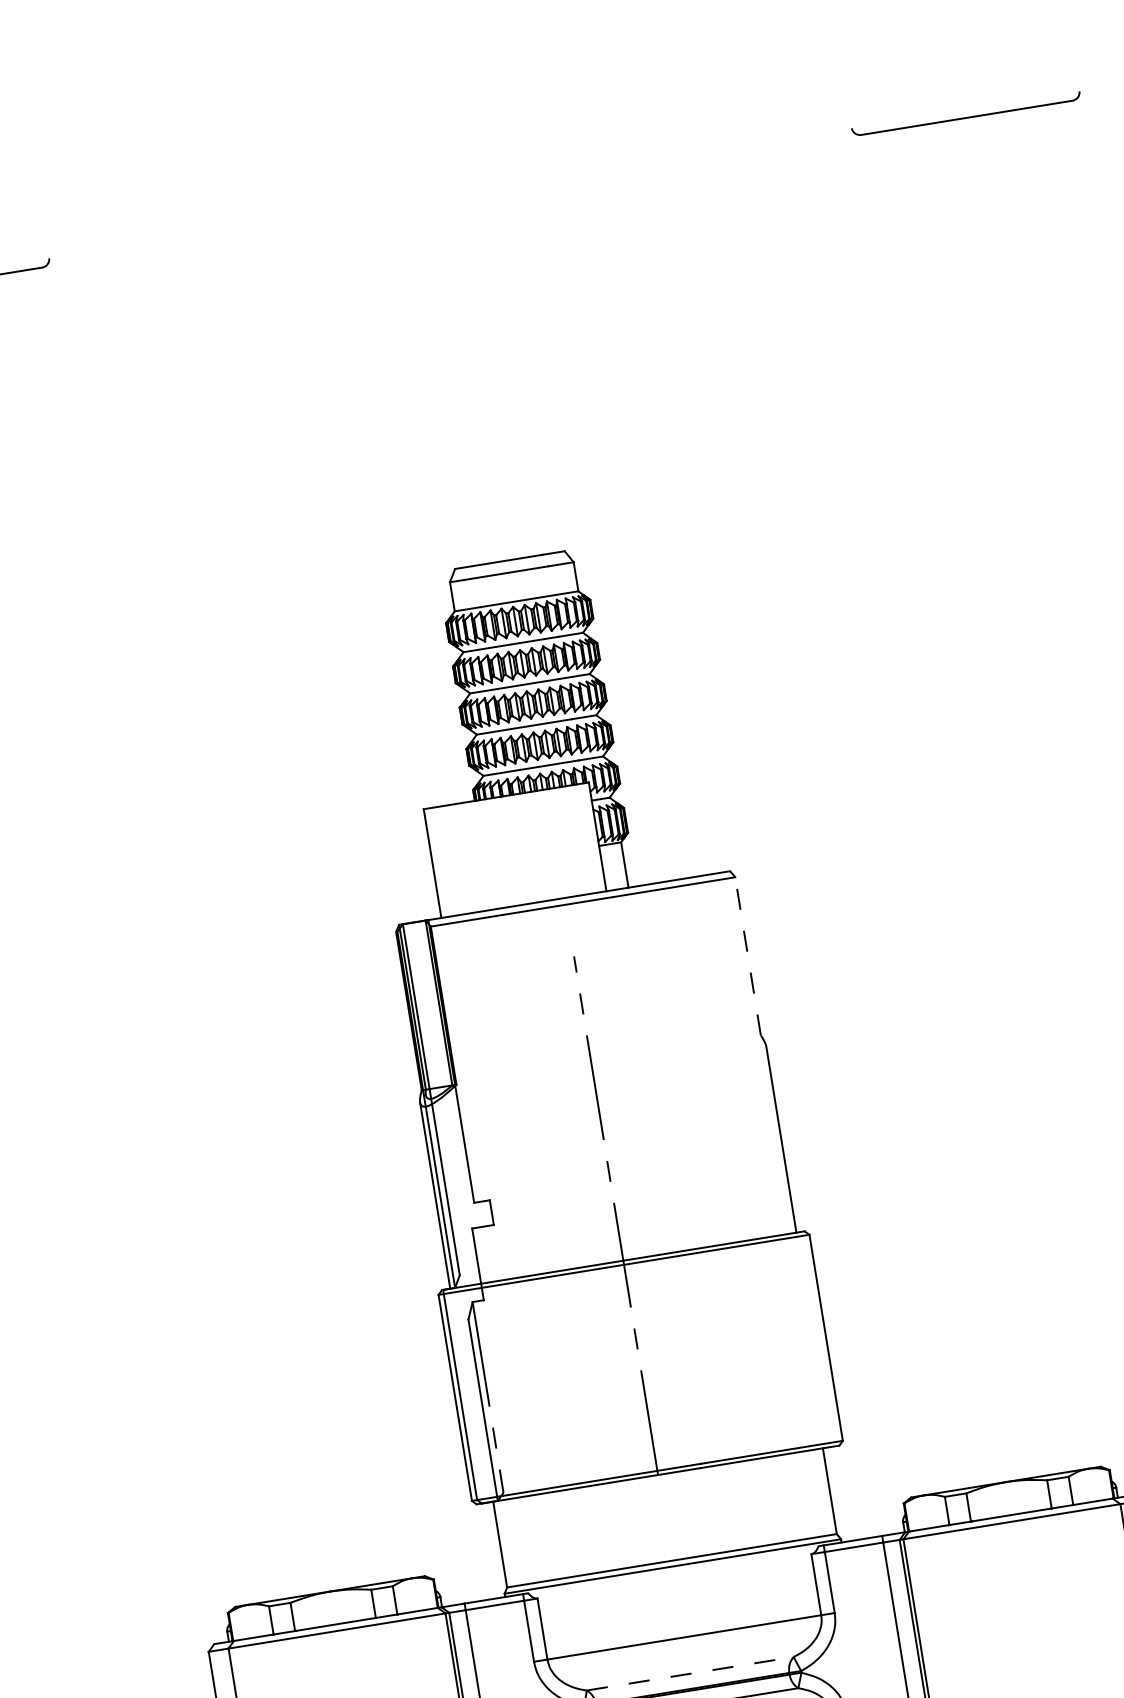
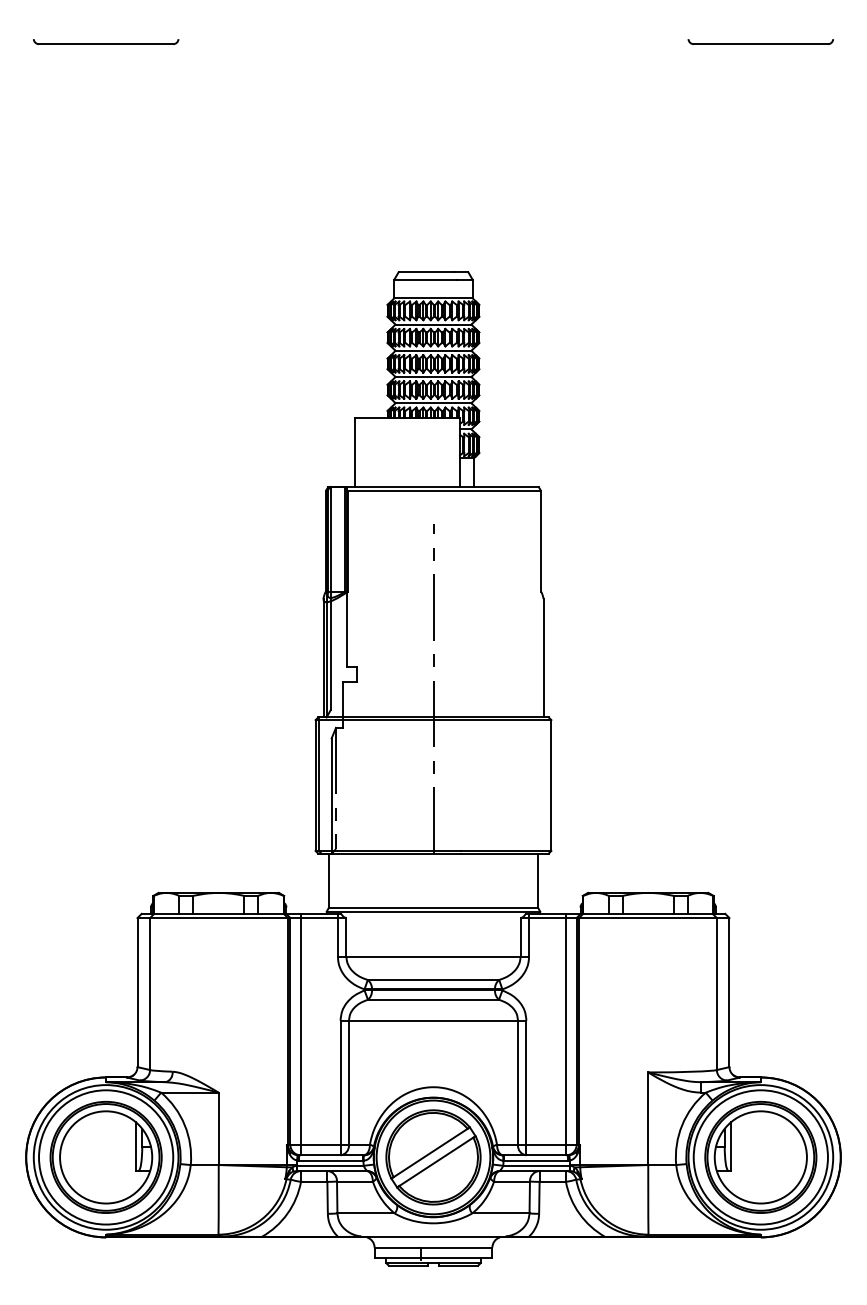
line: (748, 956) -> (541, 541), dashed -> solid
line: (690, 1673) -> (433, 979), dashed -> solid

